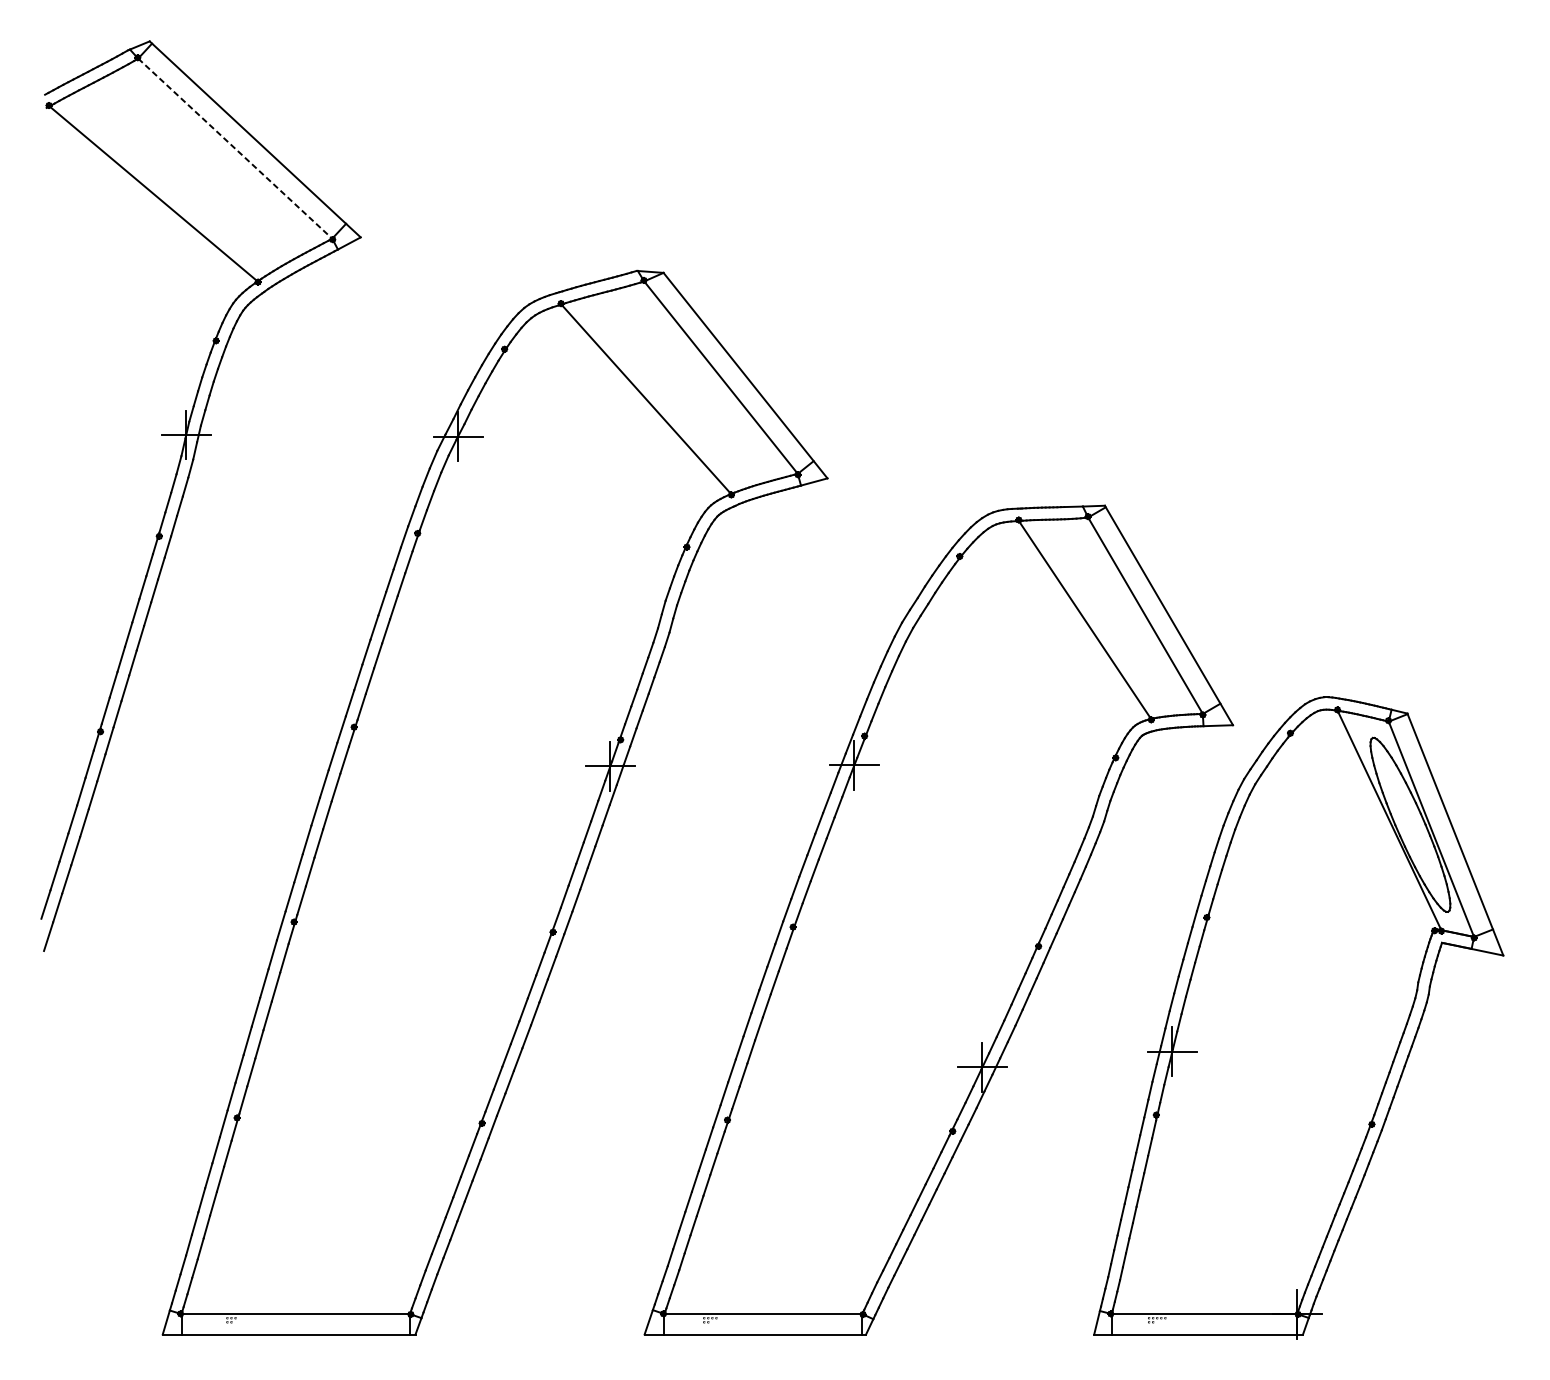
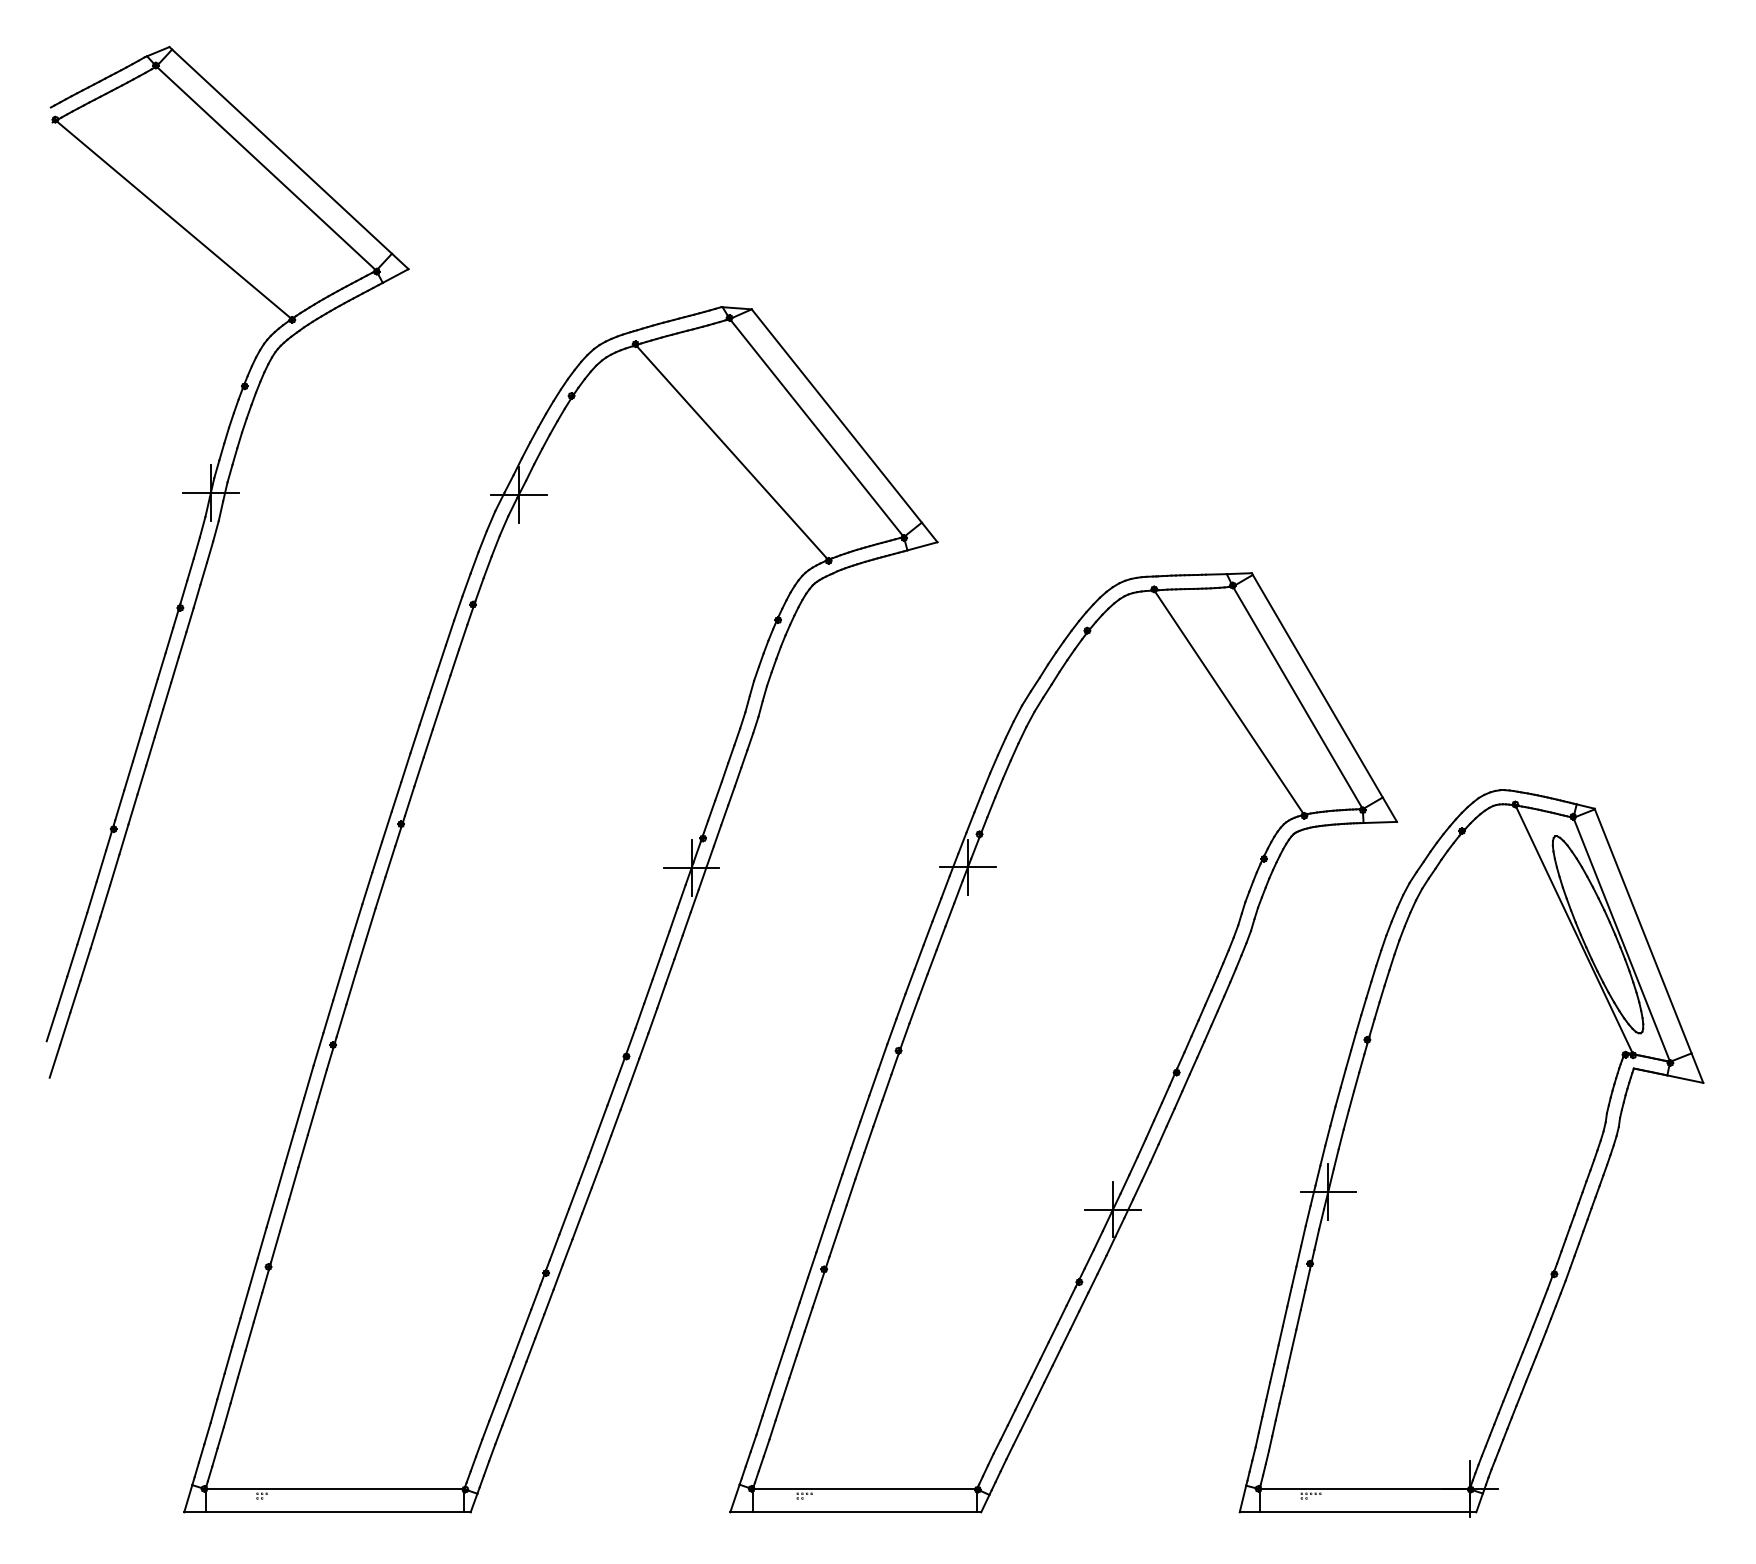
line: (235, 148) -> (266, 168), dashed -> solid

